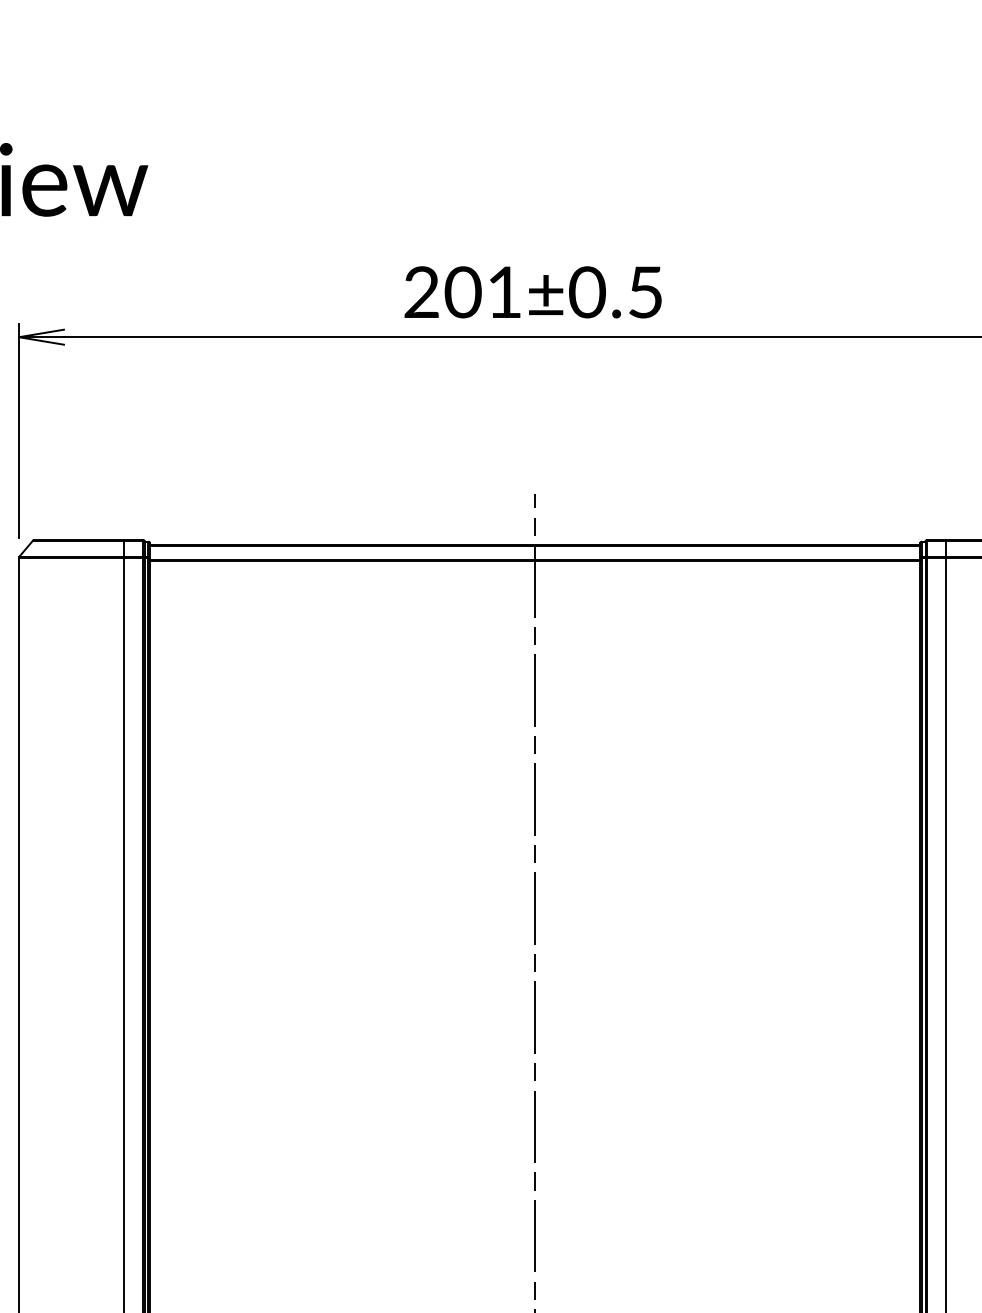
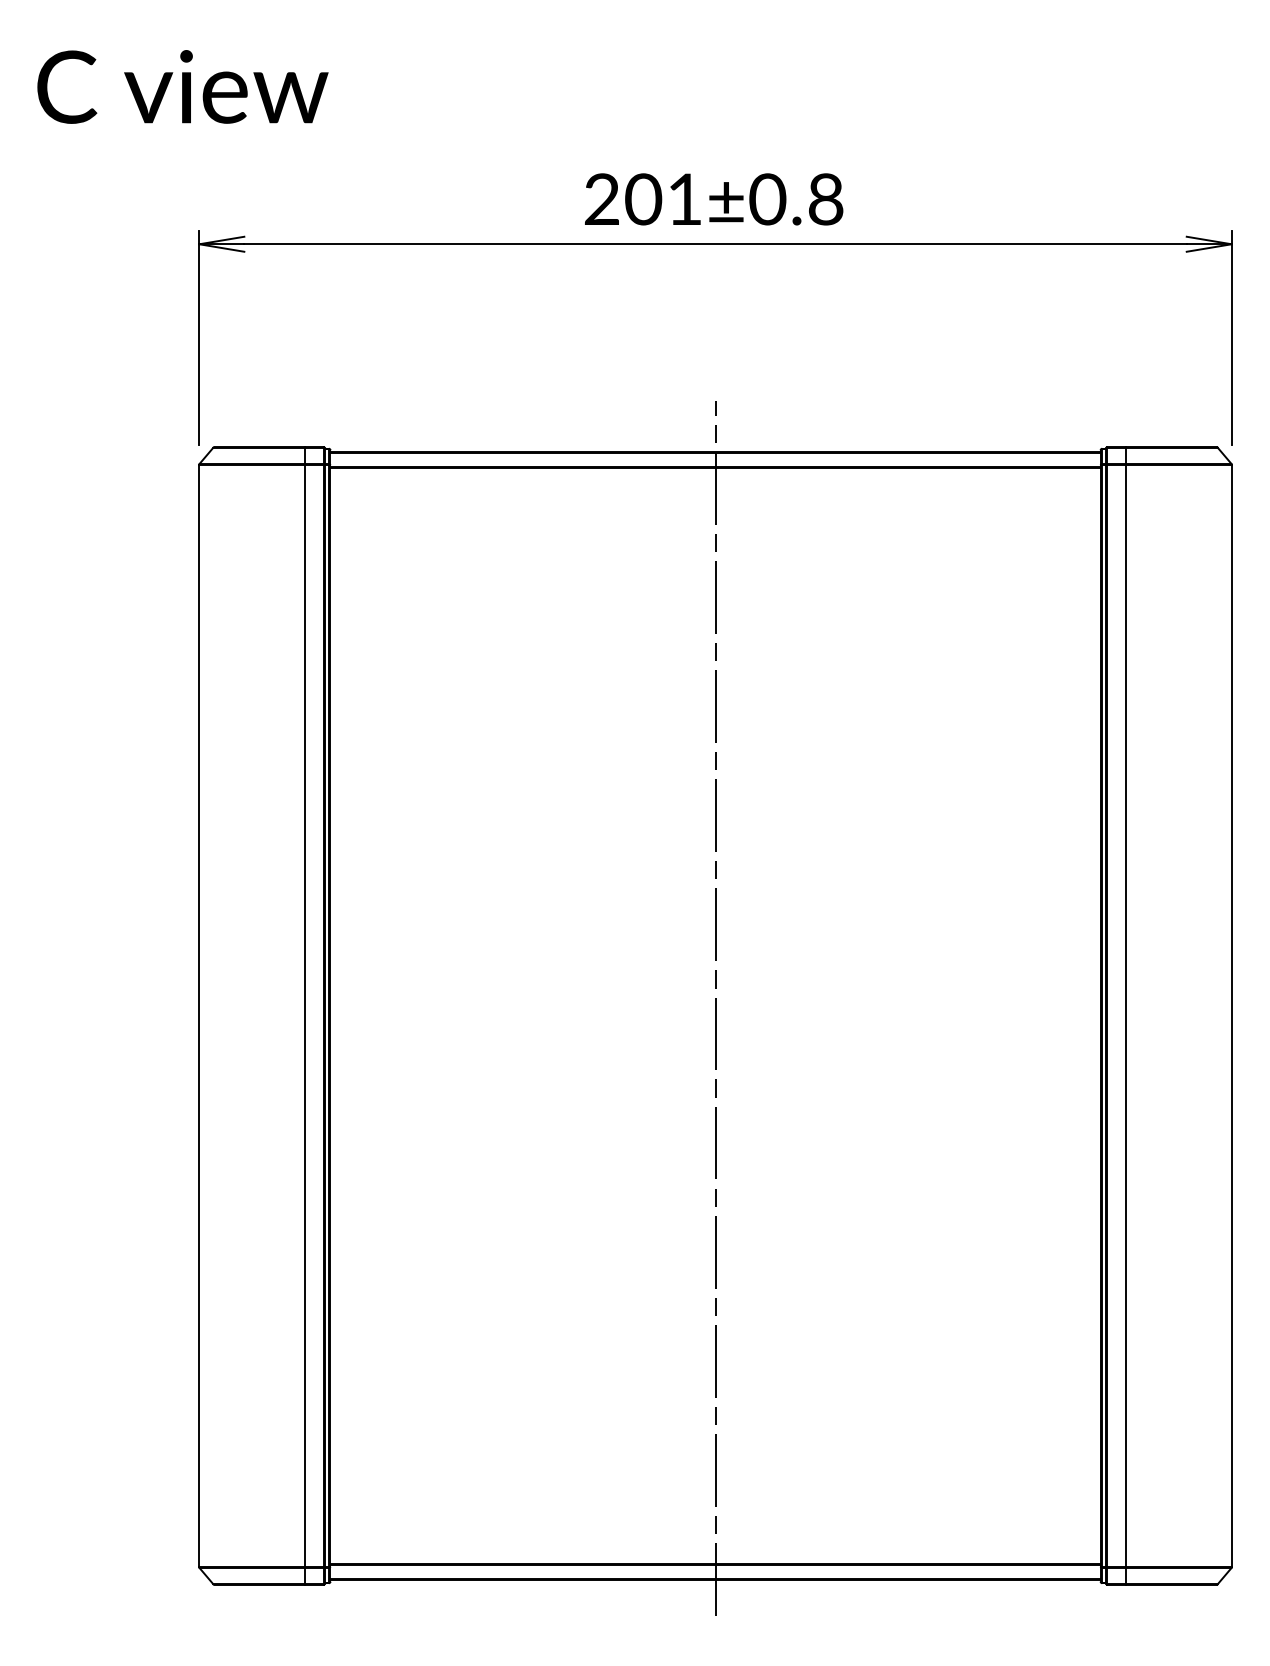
text: (646, 292) -> (826, 199), 201±0.5 -> 201±0.8

